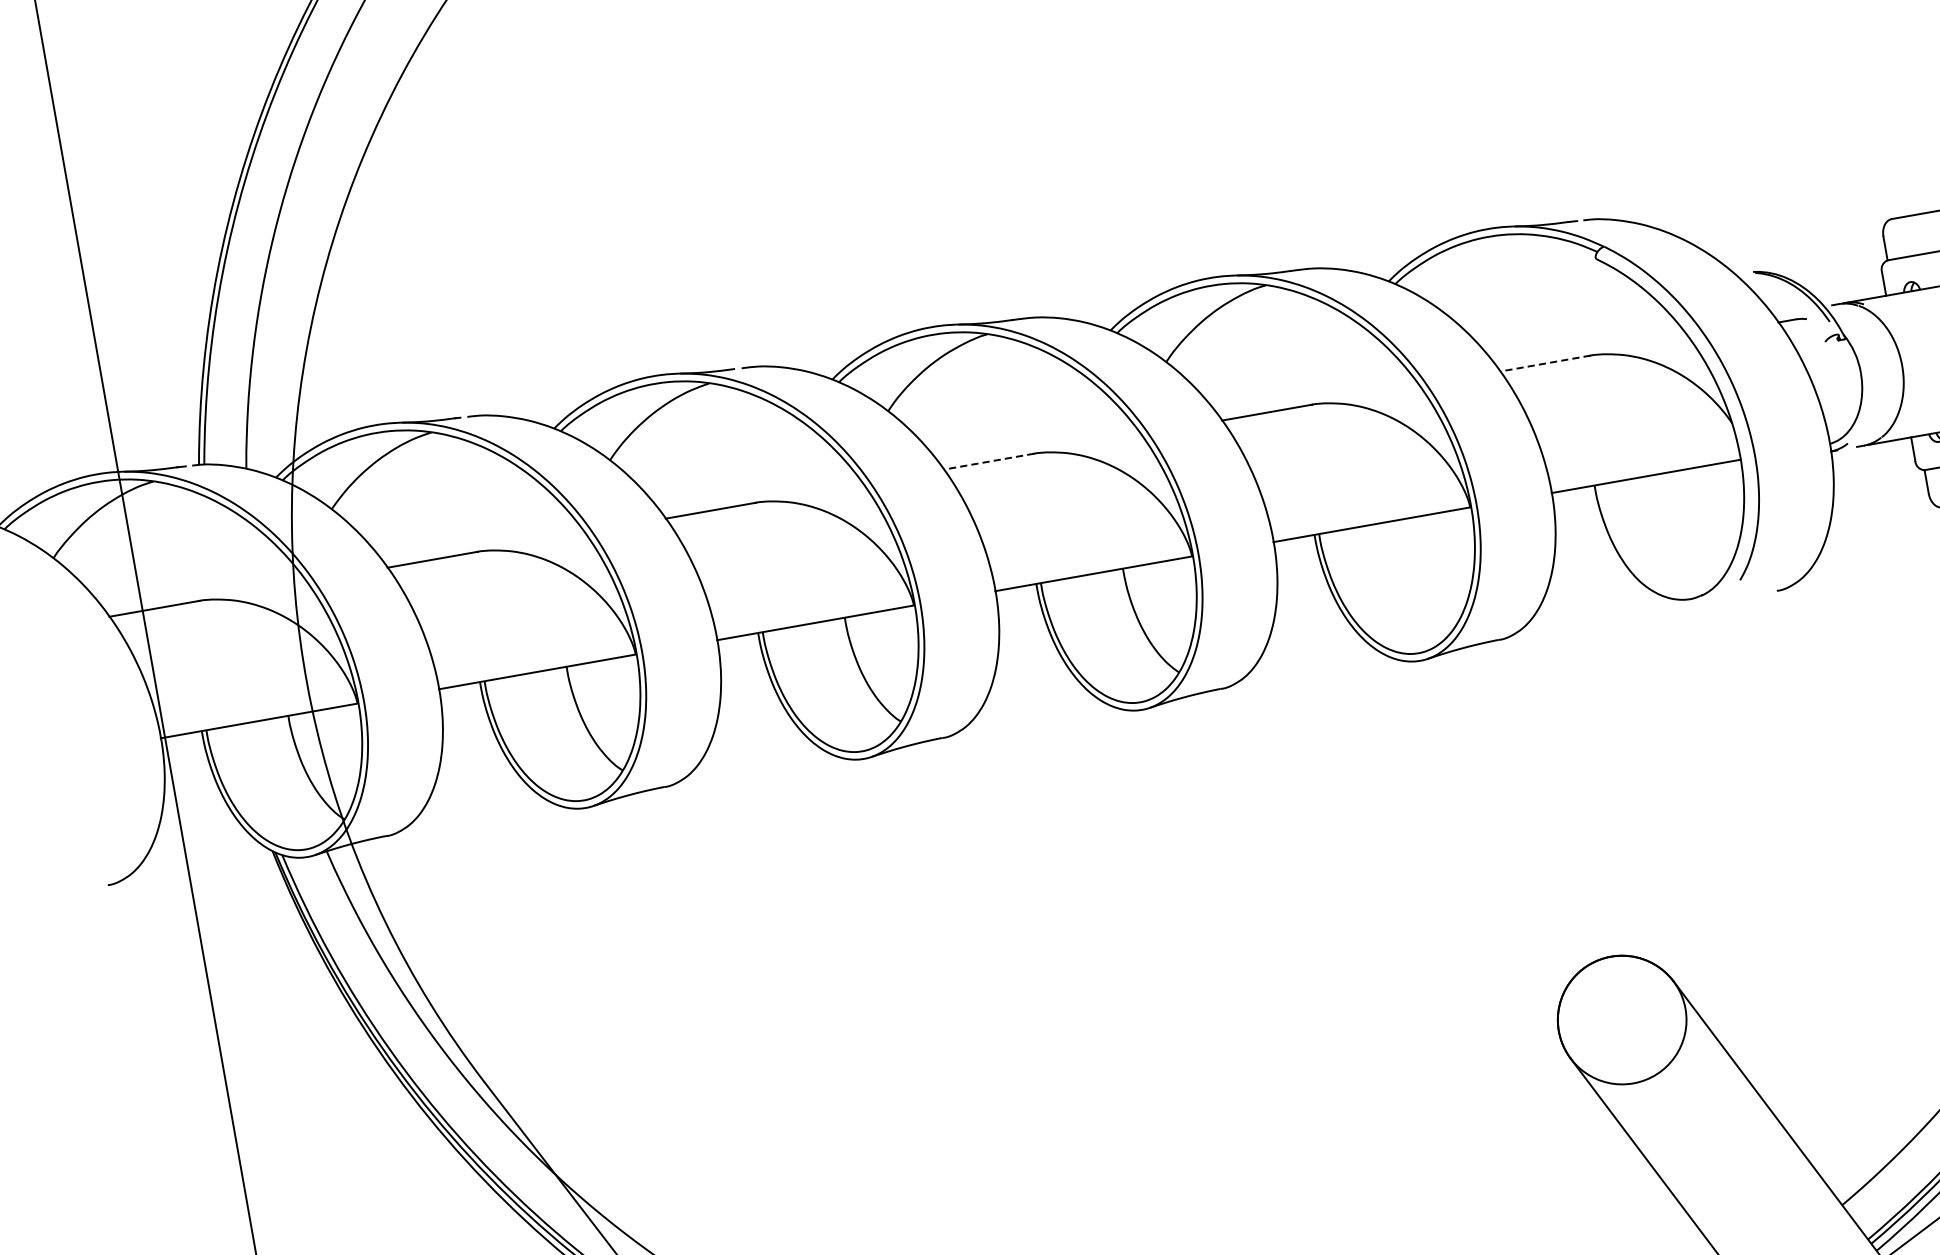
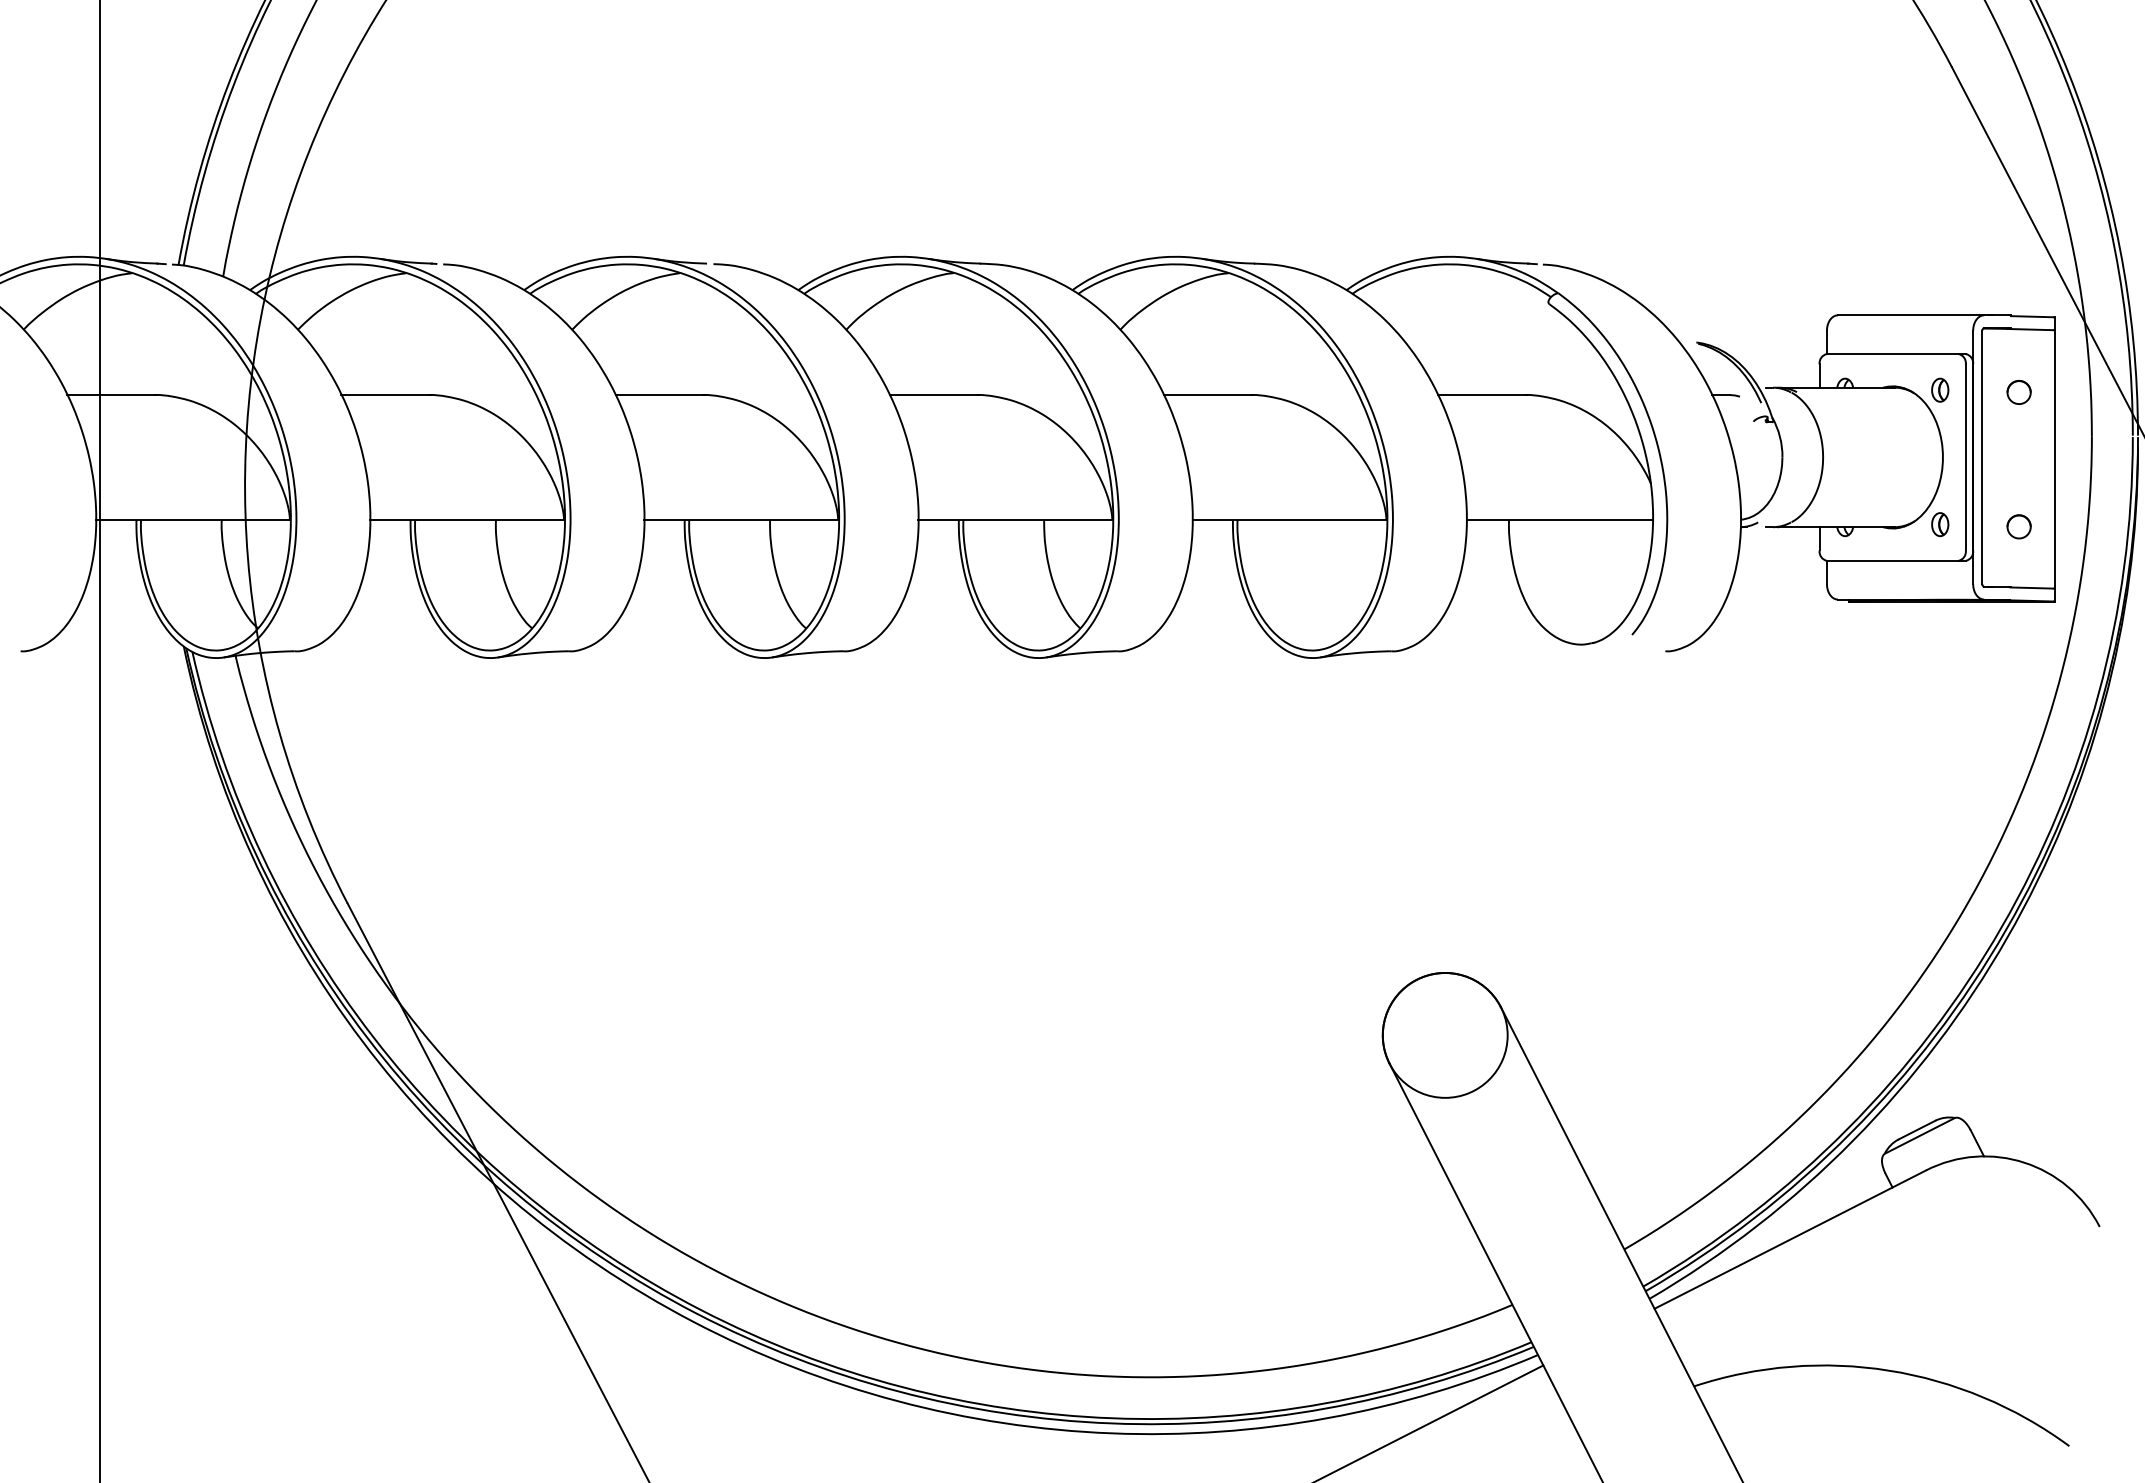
line: (1545, 364) -> (1482, 395), dashed -> solid
line: (989, 462) -> (934, 395), dashed -> solid

